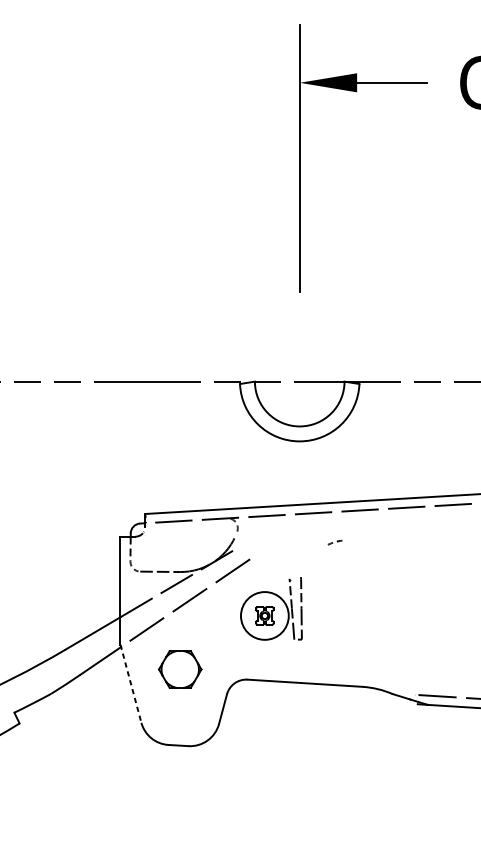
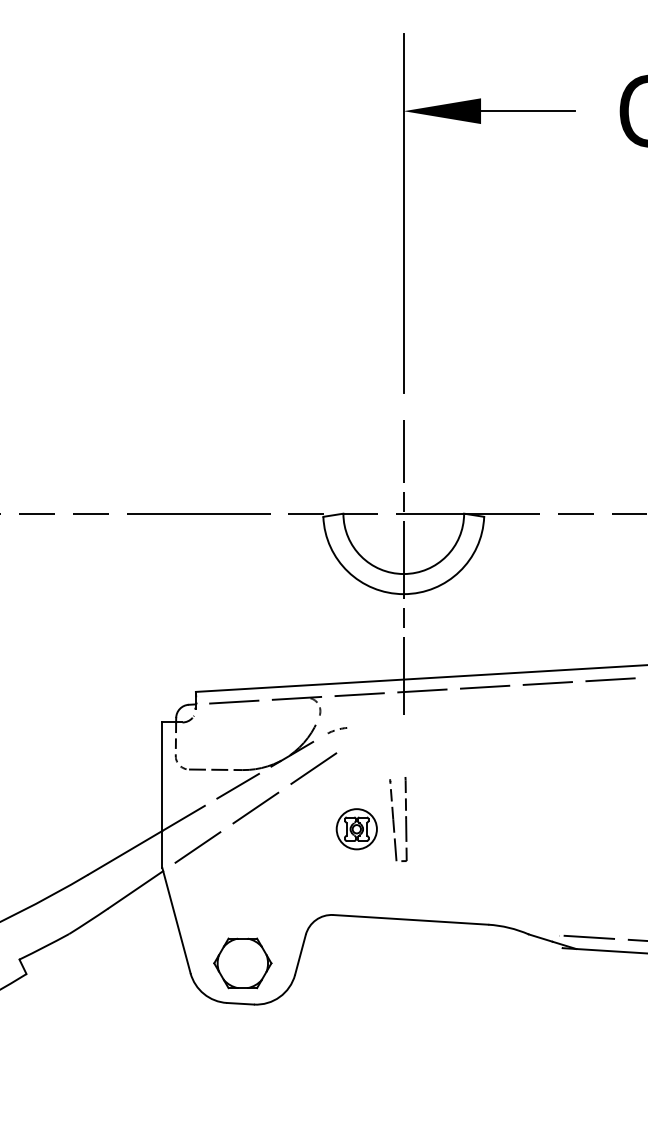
line: (299, 420) -> (403, 566), added
arc: (336, 541) -> (339, 728), moved
circle: (264, 616) -> (356, 829), size x0.62
part: (179, 669) -> (242, 963), moved
line: (130, 684) -> (176, 921), dashed -> solid

